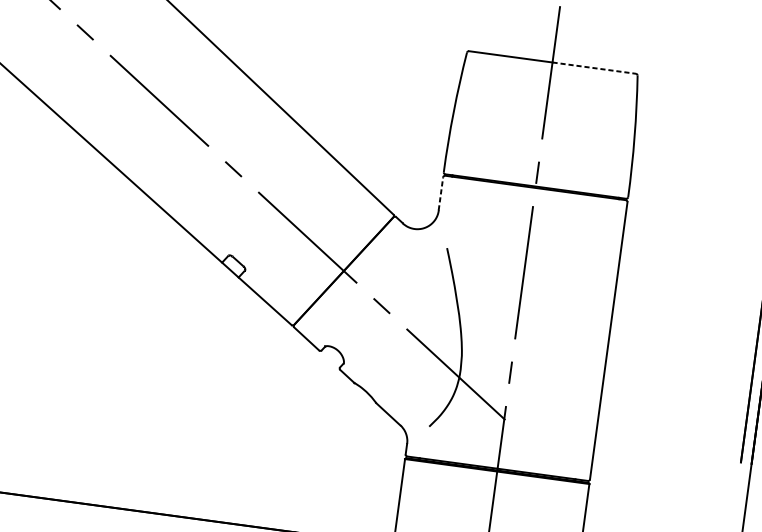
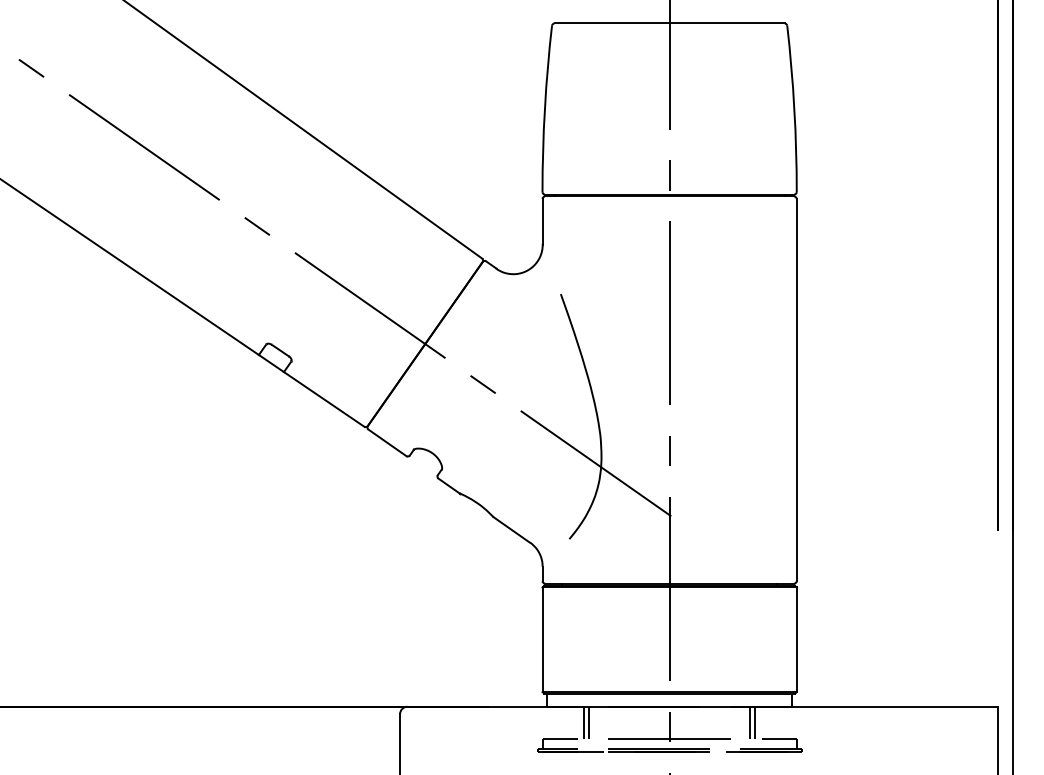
line: (594, 68) -> (727, 23), dashed -> solid
line: (440, 193) -> (542, 221), dashed -> solid

